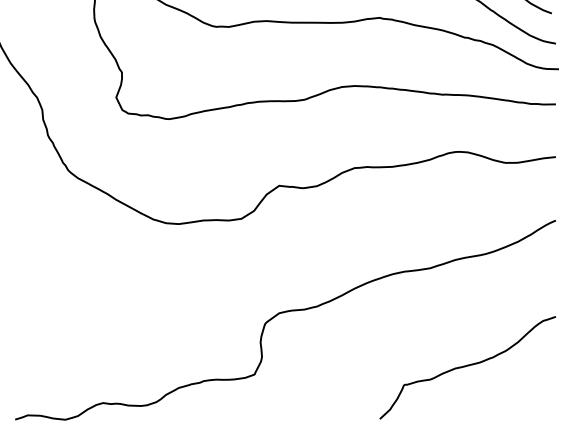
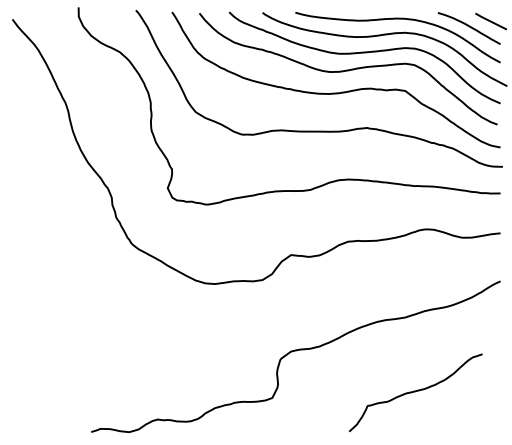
curve: (467, 367) -> (415, 392), moved

